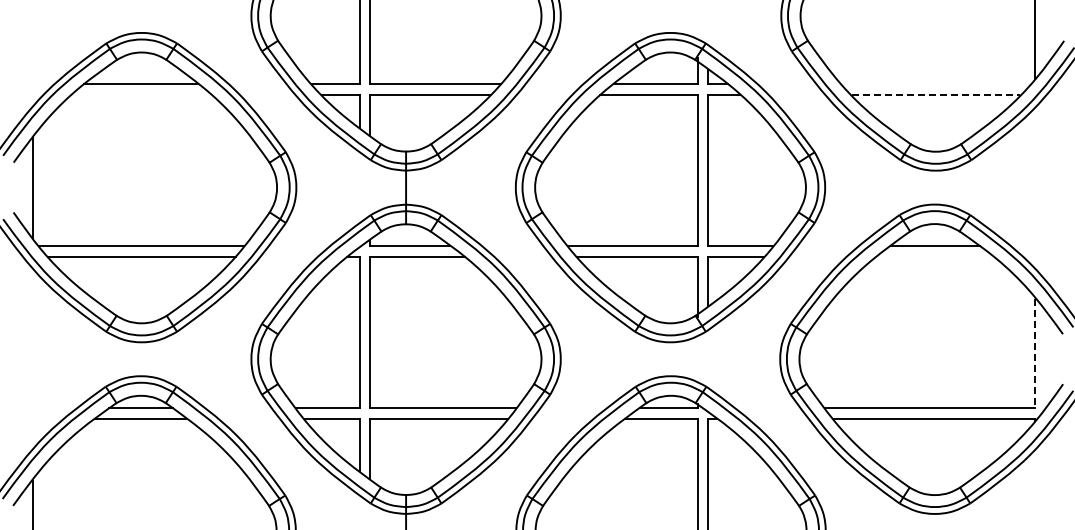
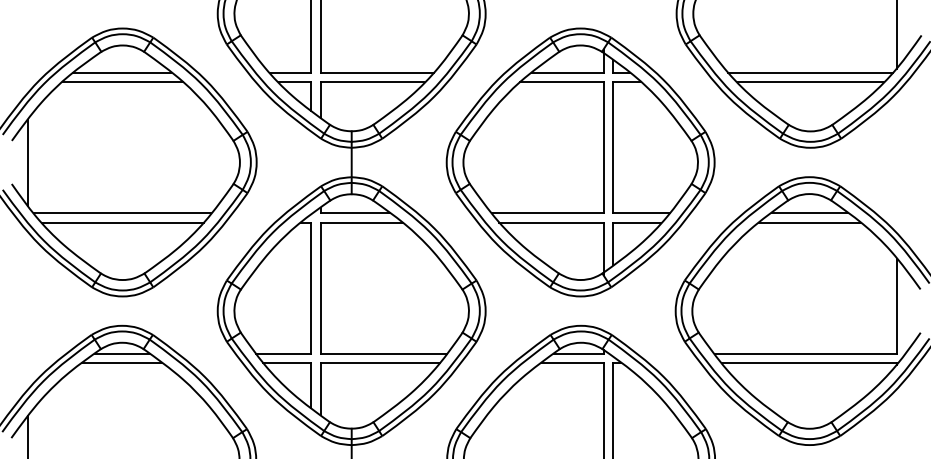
line: (935, 84) -> (810, 73), added
line: (141, 94) -> (122, 81), added
line: (936, 94) -> (811, 81), dashed -> solid
line: (935, 257) -> (810, 223), added
line: (1035, 353) -> (896, 306), dashed -> solid

